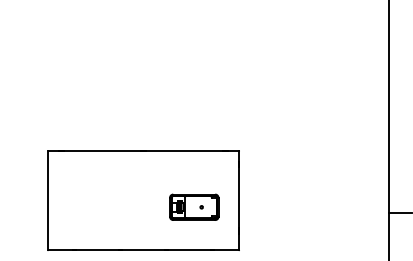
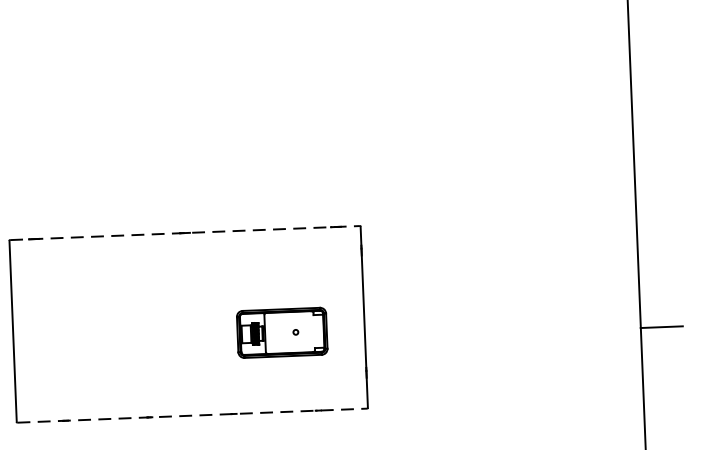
line: (144, 150) -> (186, 232), solid -> dashed
line: (144, 250) -> (193, 415), solid -> dashed

